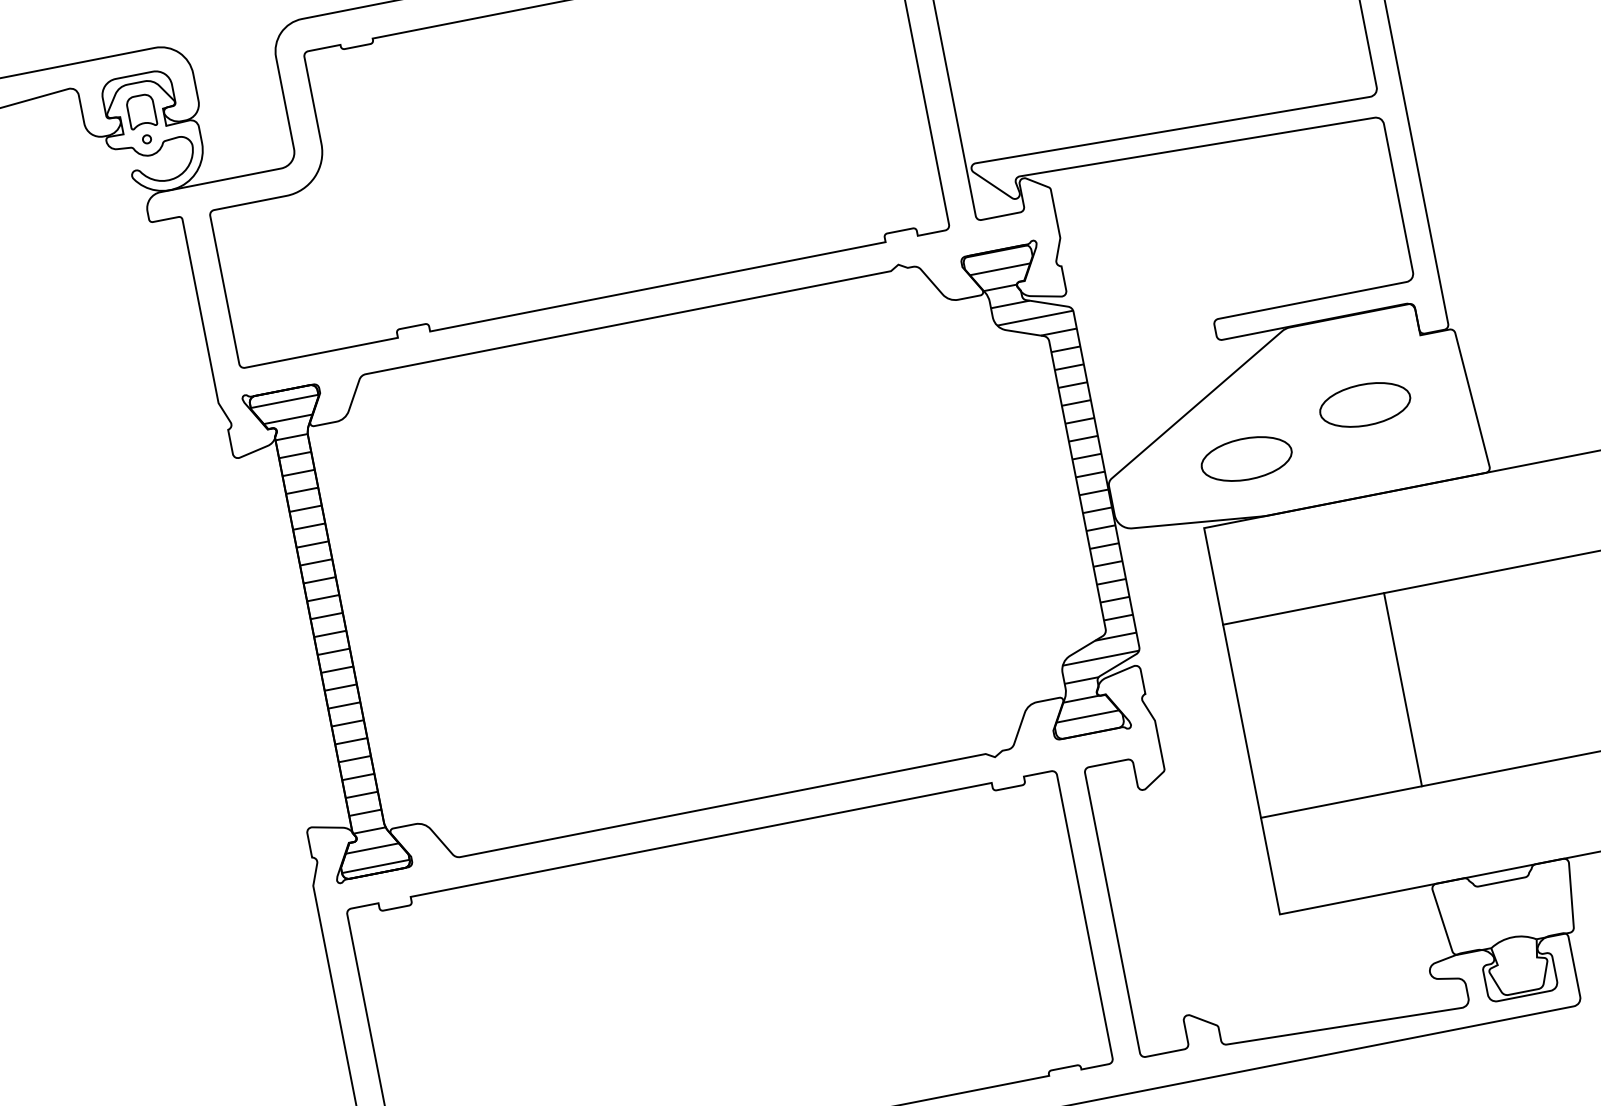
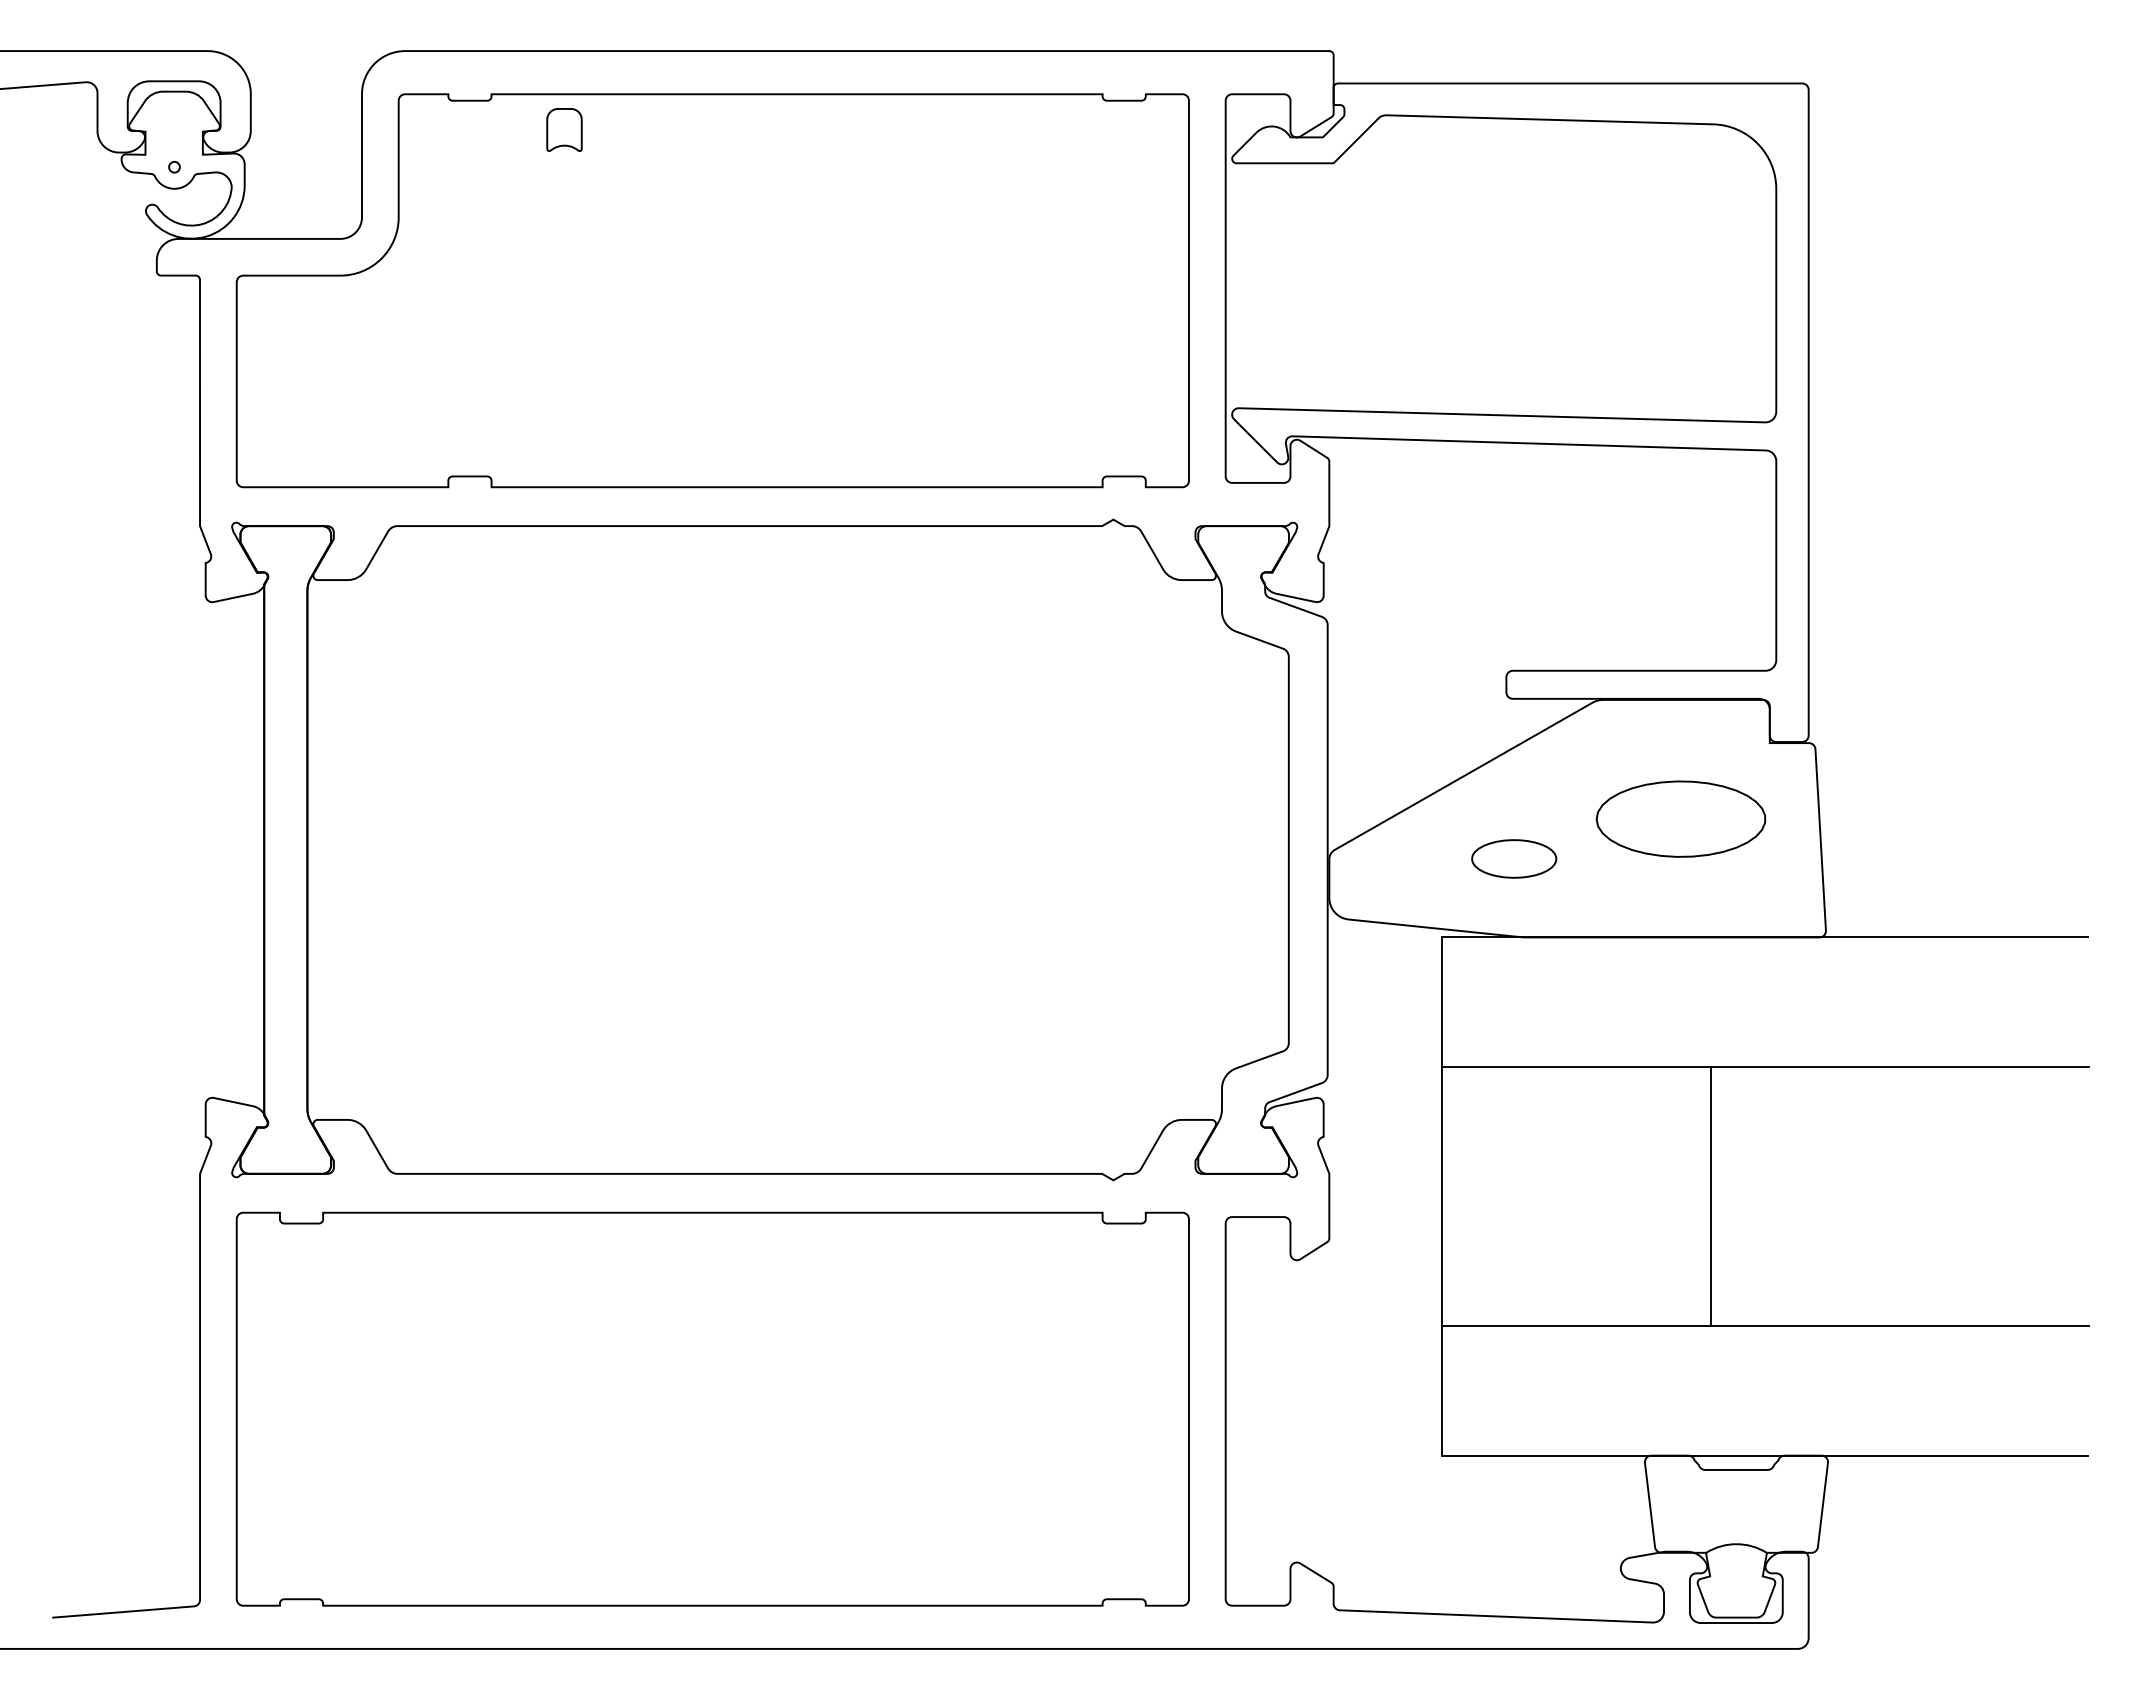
part: (141, 111) -> (564, 129), moved
part: (1364, 404) -> (1680, 818), size x1.4
part: (1246, 458) -> (1514, 858), size x0.7
hatch: (1057, 481) -> (1264, 839), removed
hatch: (329, 633) -> (285, 852), removed
line: (1402, 689) -> (1710, 1196), moved

